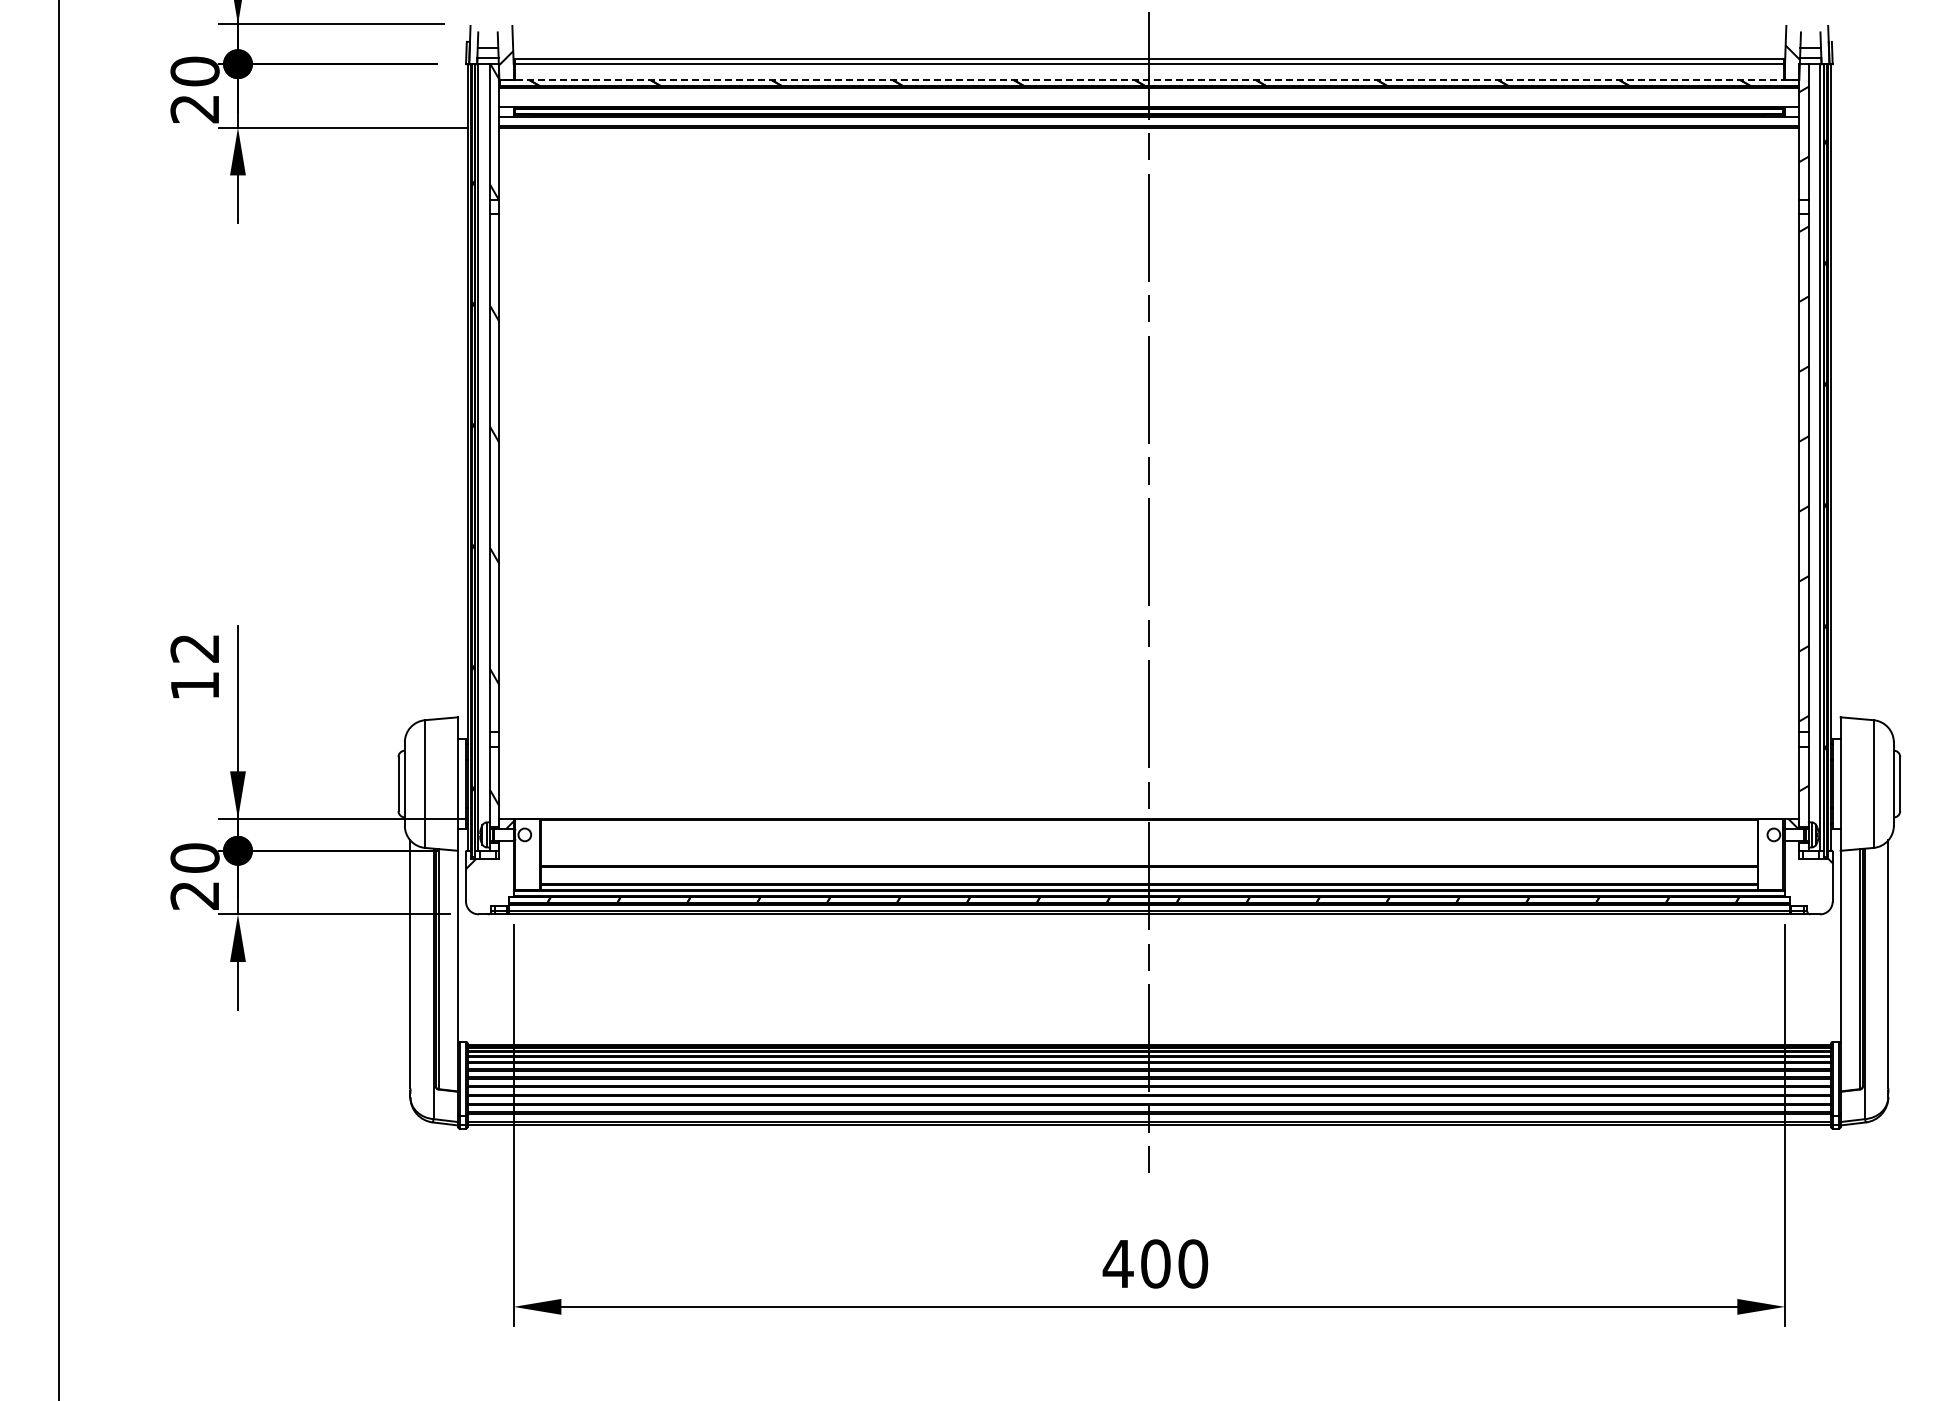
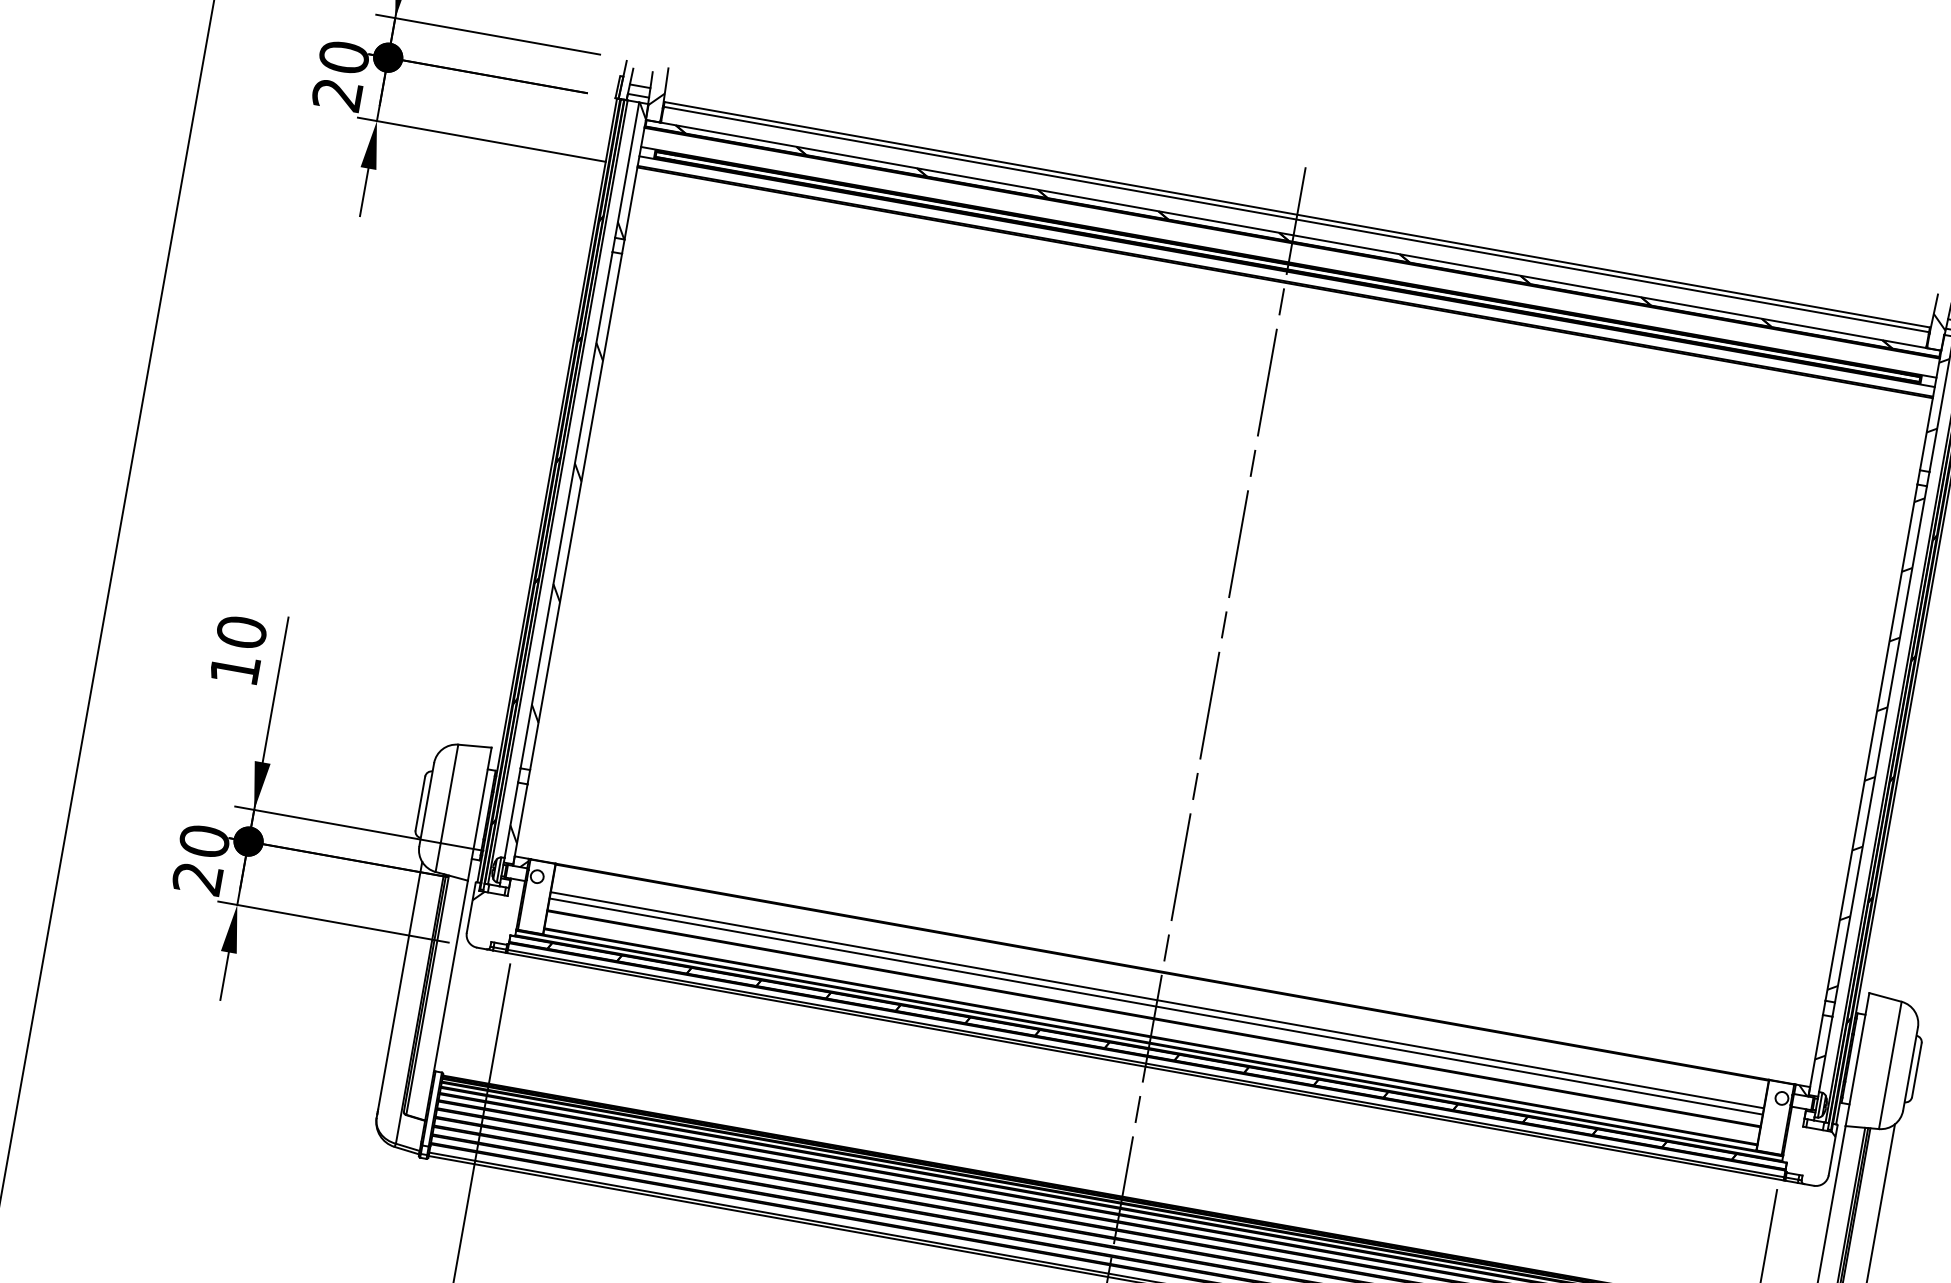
line: (1148, 80) -> (1292, 235), dashed -> solid
text: (194, 648) -> (241, 632), 12 -> 10
line: (1149, 847) -> (1157, 1000), added
line: (1149, 853) -> (1156, 1006), added

